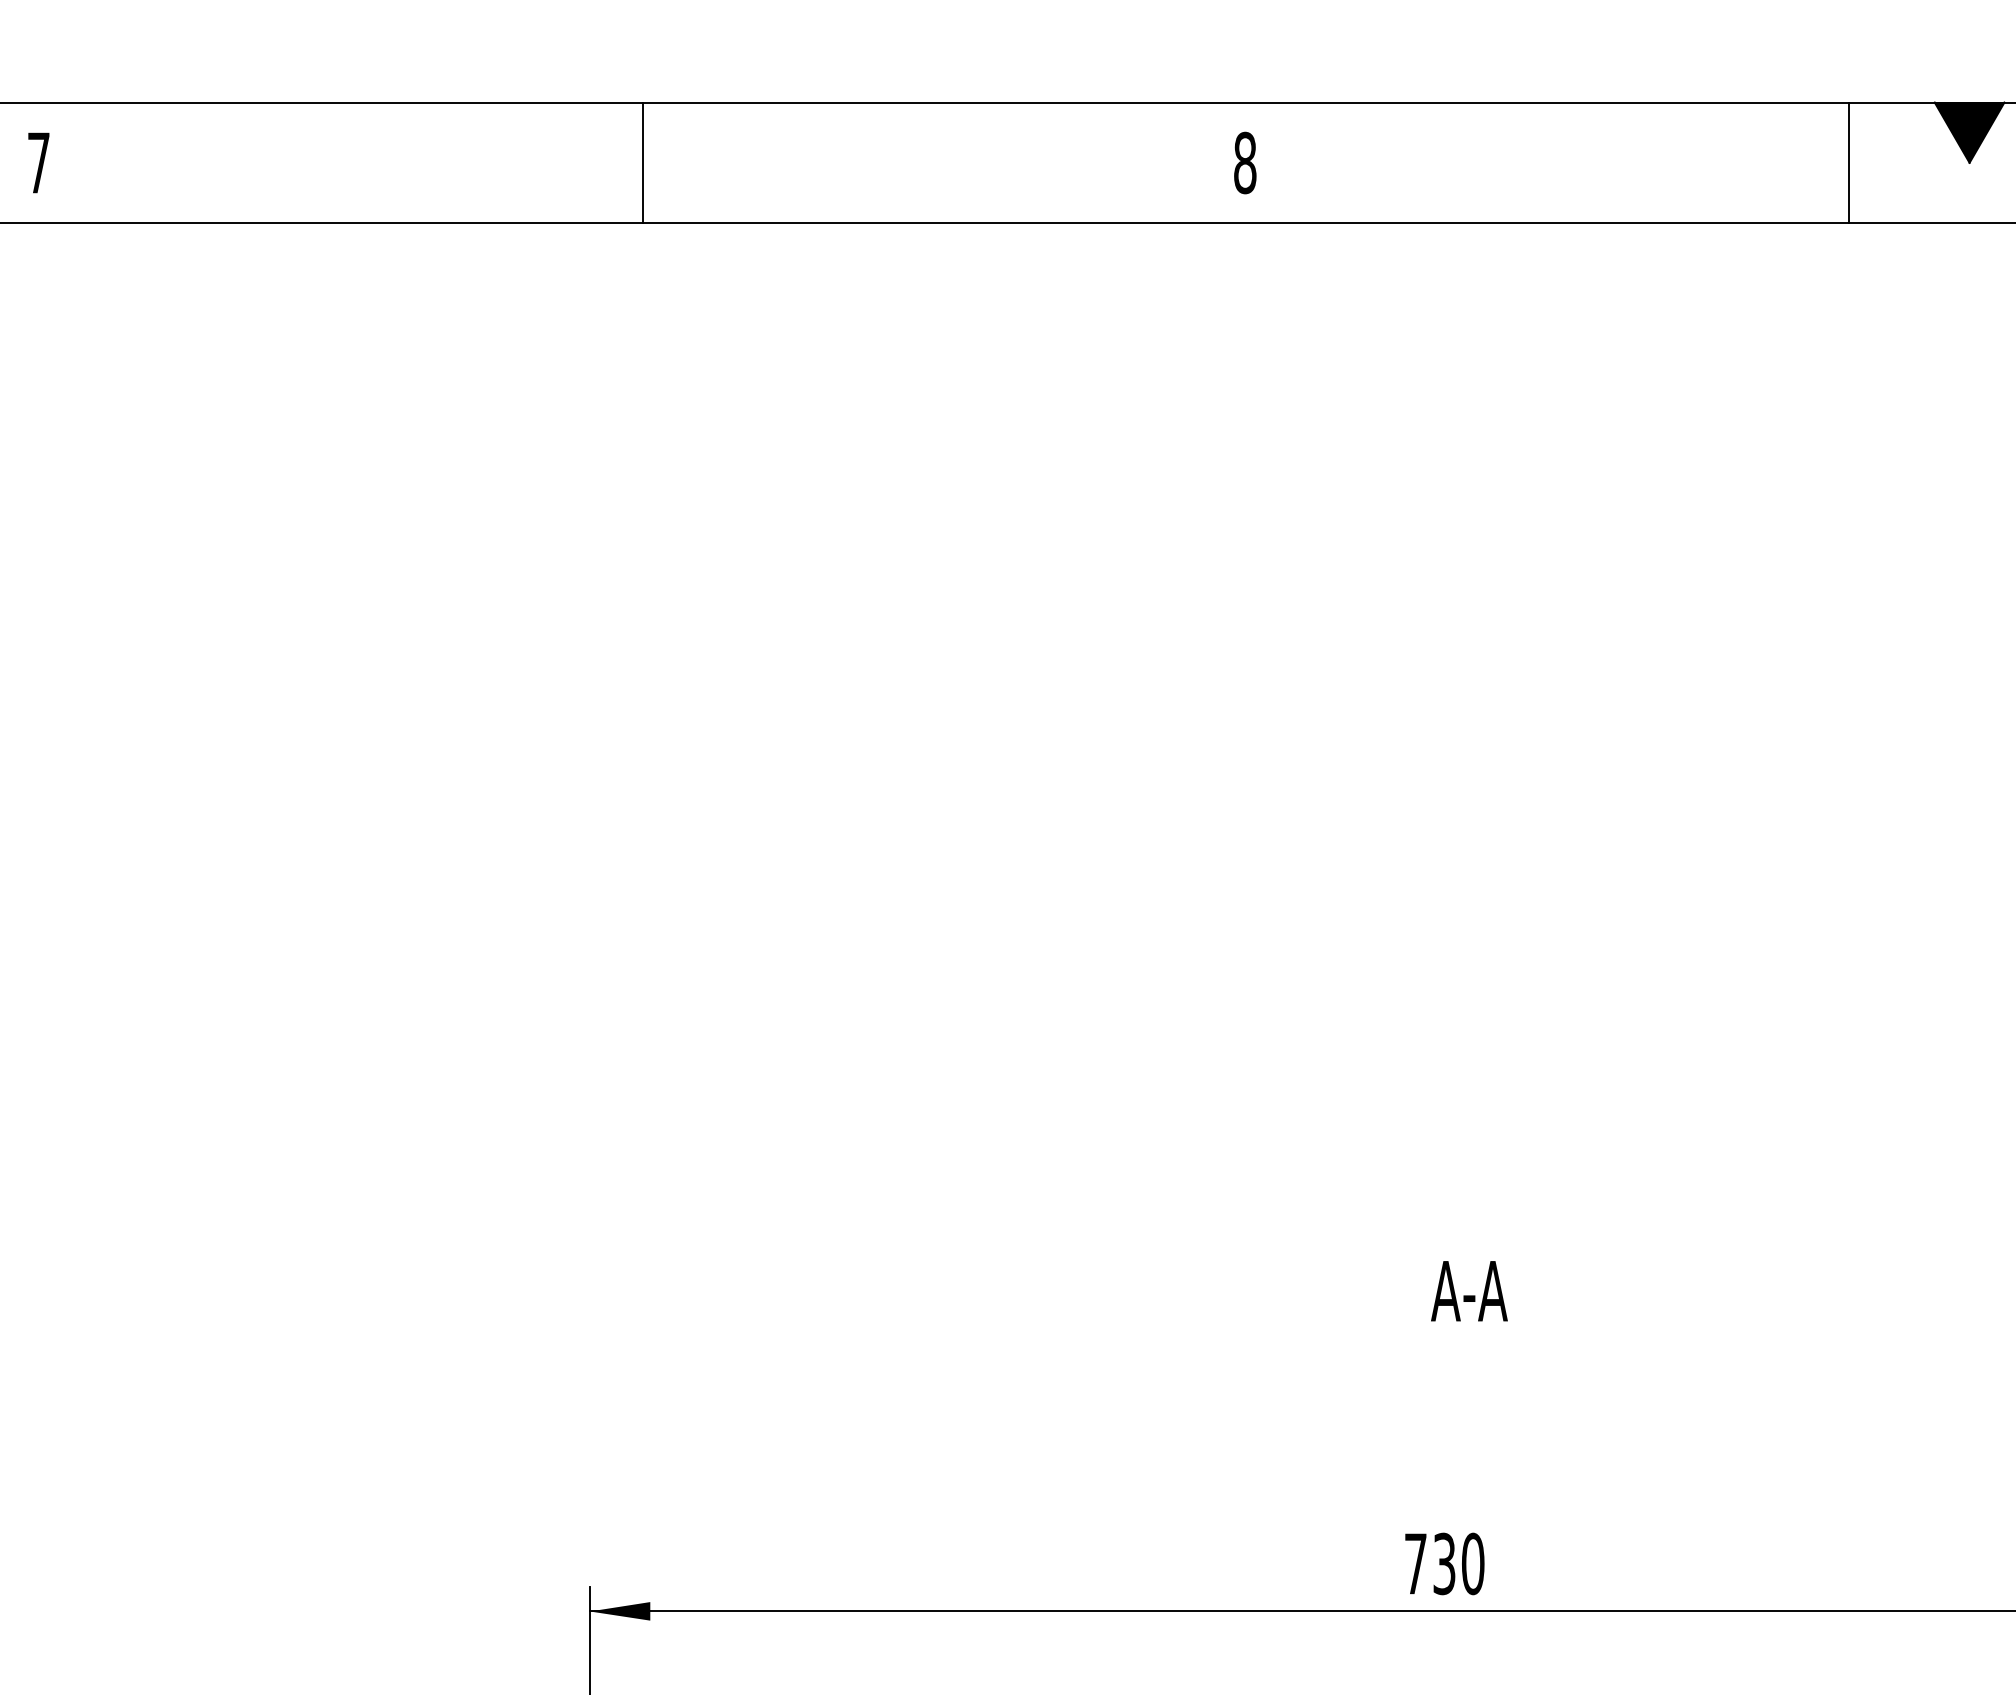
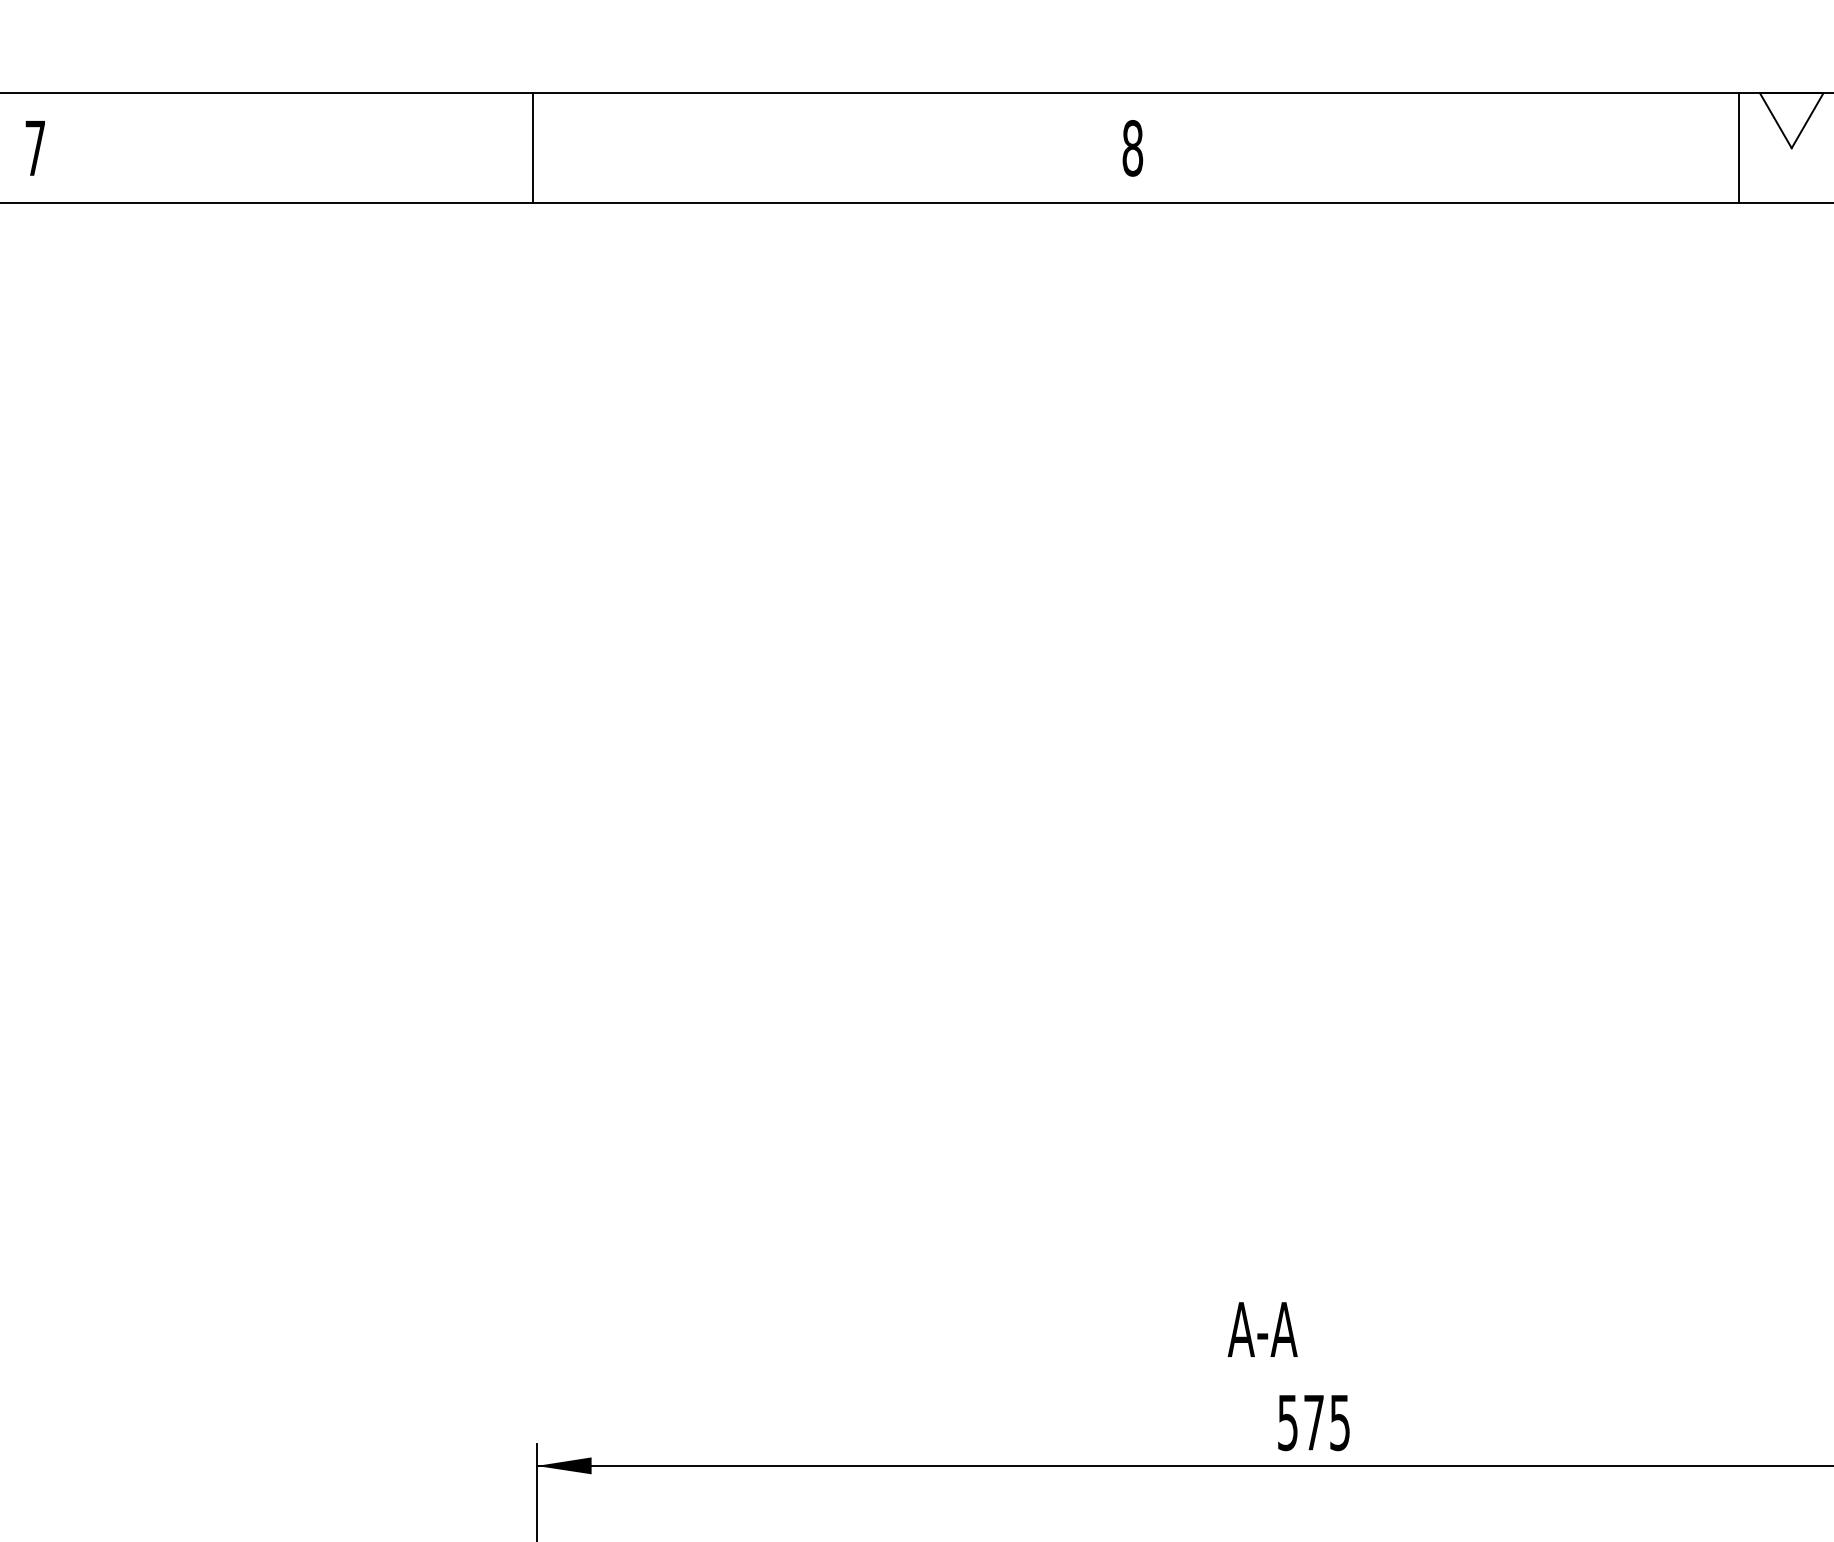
fill: (1969, 132) -> (1791, 120), removed
line: (642, 163) -> (532, 148), moved
line: (1848, 163) -> (1738, 148), moved
text: (1469, 1291) -> (1262, 1329), moved
text: (1444, 1563) -> (1314, 1422), 730 -> 575

